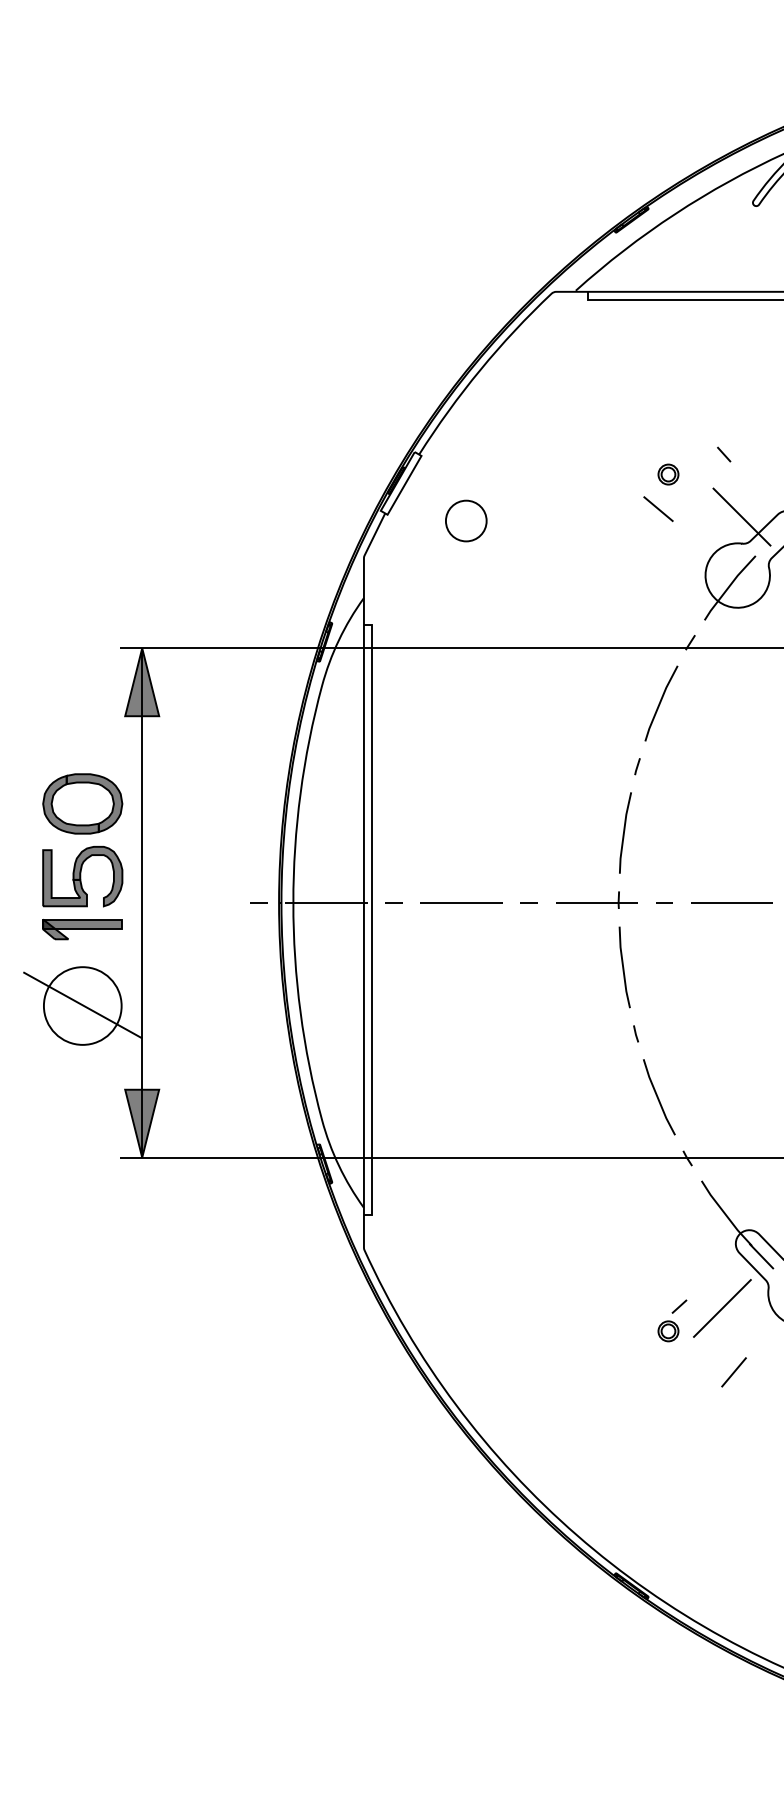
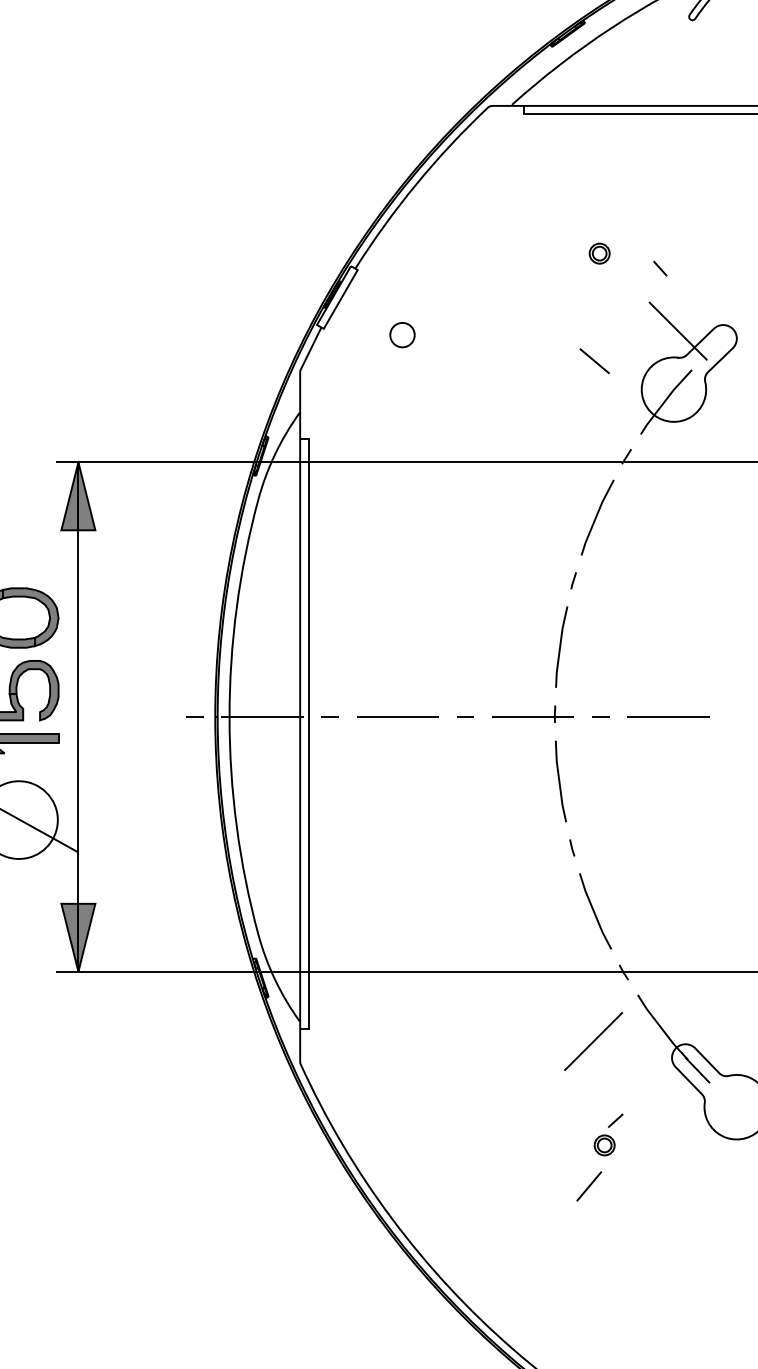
part: (668, 474) -> (599, 253), moved
line: (658, 509) -> (594, 361), moved
circle: (465, 520) -> (401, 334), size x0.6
line: (722, 1308) -> (593, 1041), moved
line: (733, 1372) -> (588, 1186), moved

